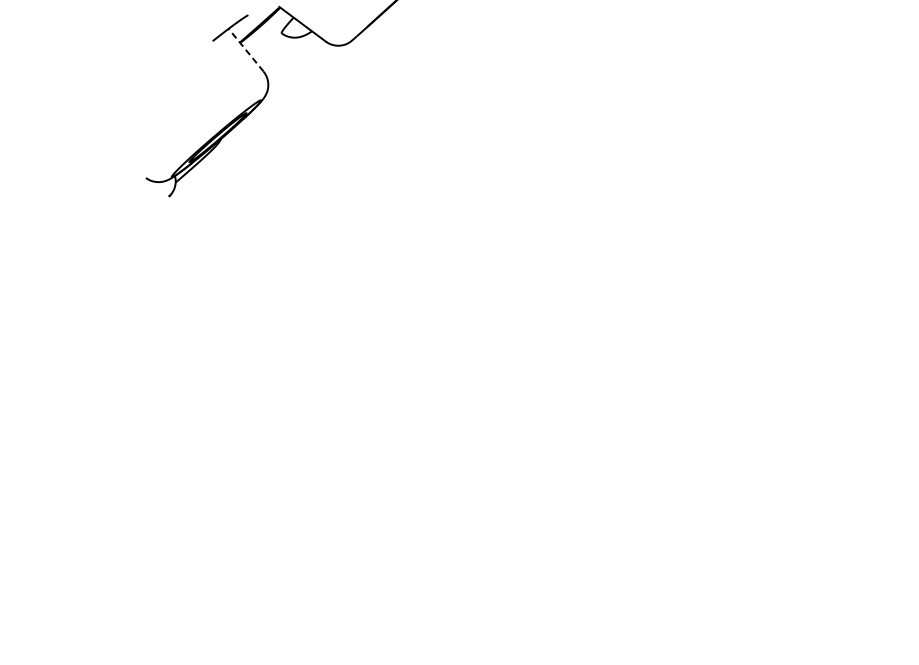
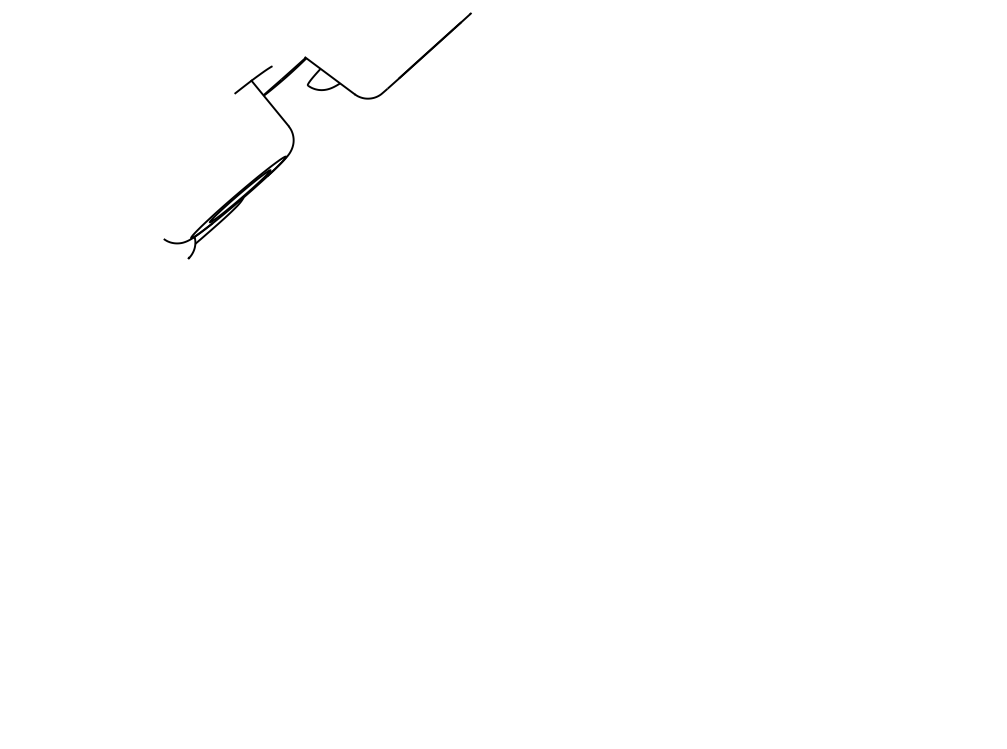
line: (245, 50) -> (269, 103), dashed -> solid

